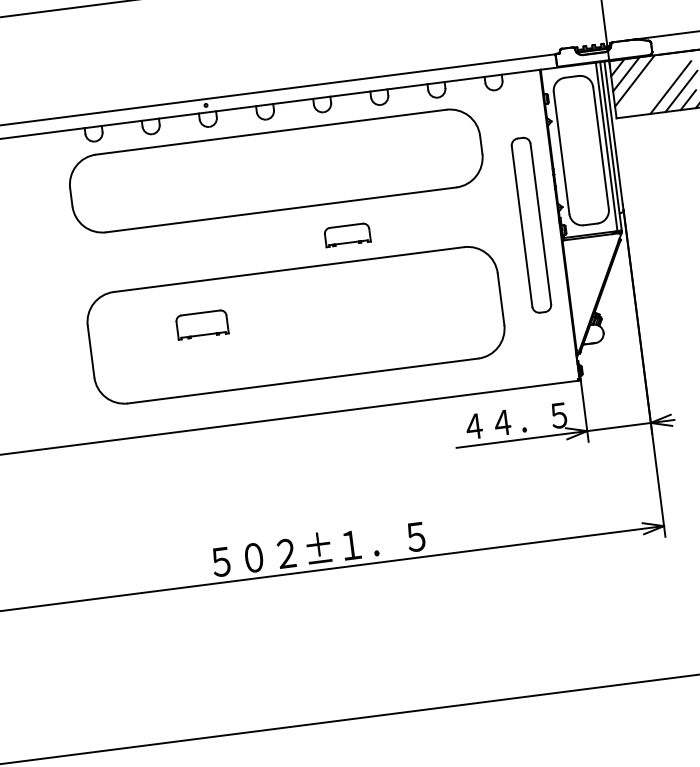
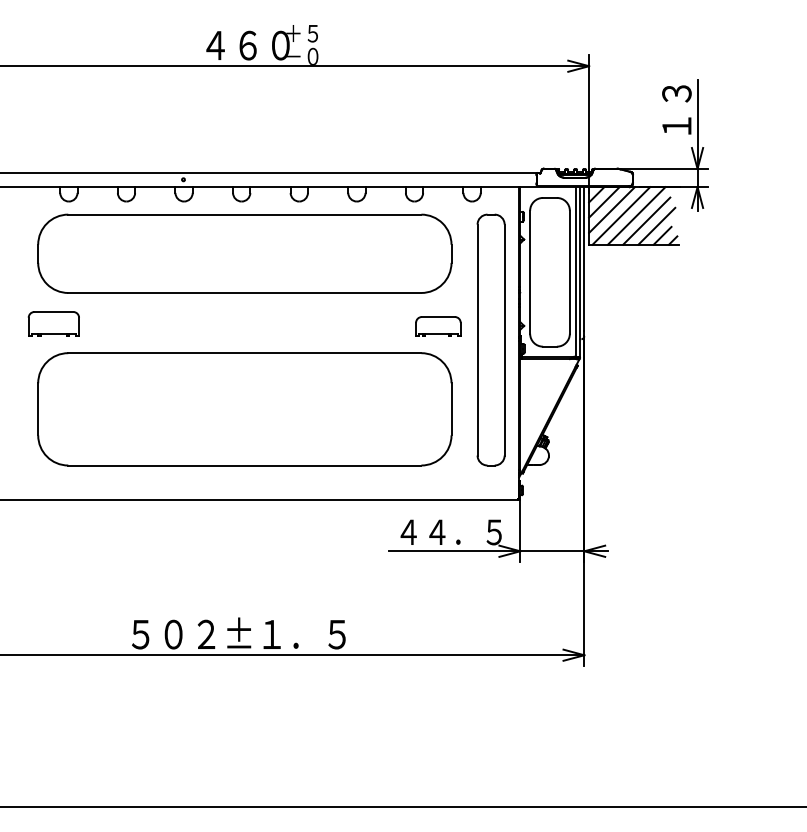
line: (659, 83) -> (636, 215), added
line: (645, 85) -> (621, 215), added
part: (530, 224) -> (490, 339), size x1.43
part: (347, 235) -> (438, 326), moved
part: (201, 324) -> (53, 323), moved

